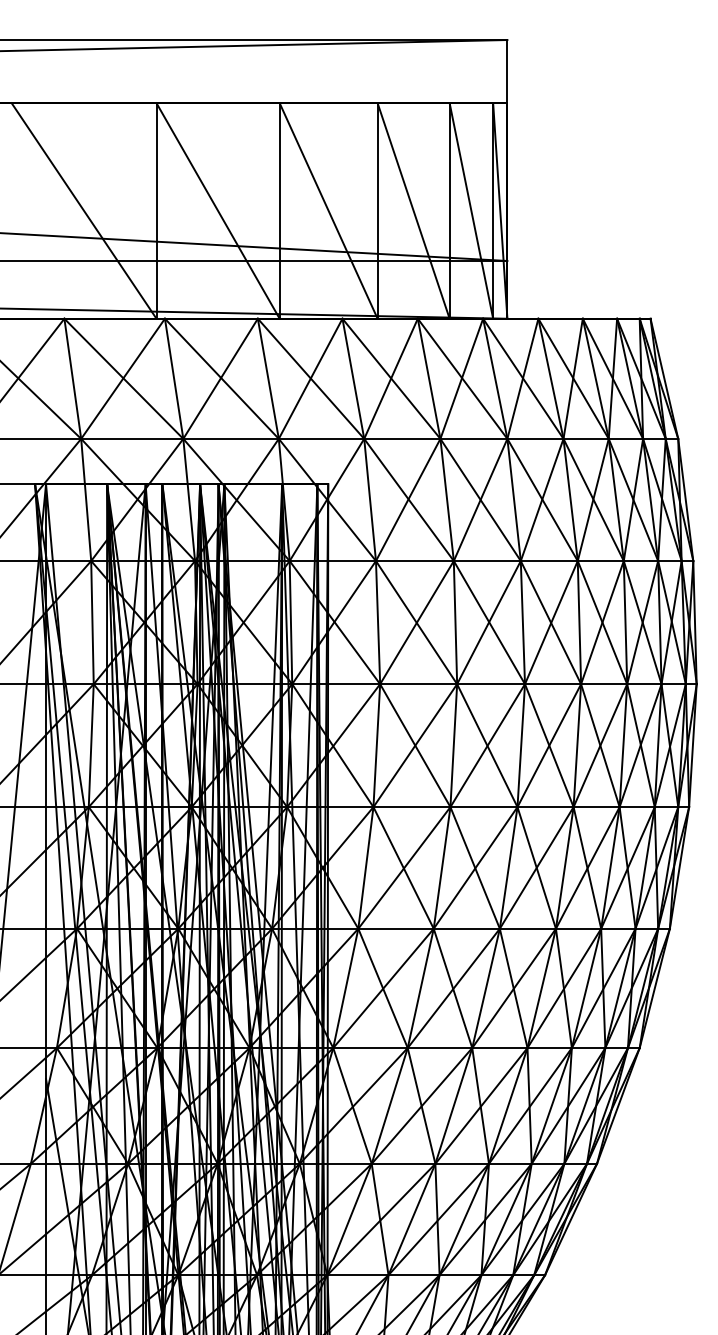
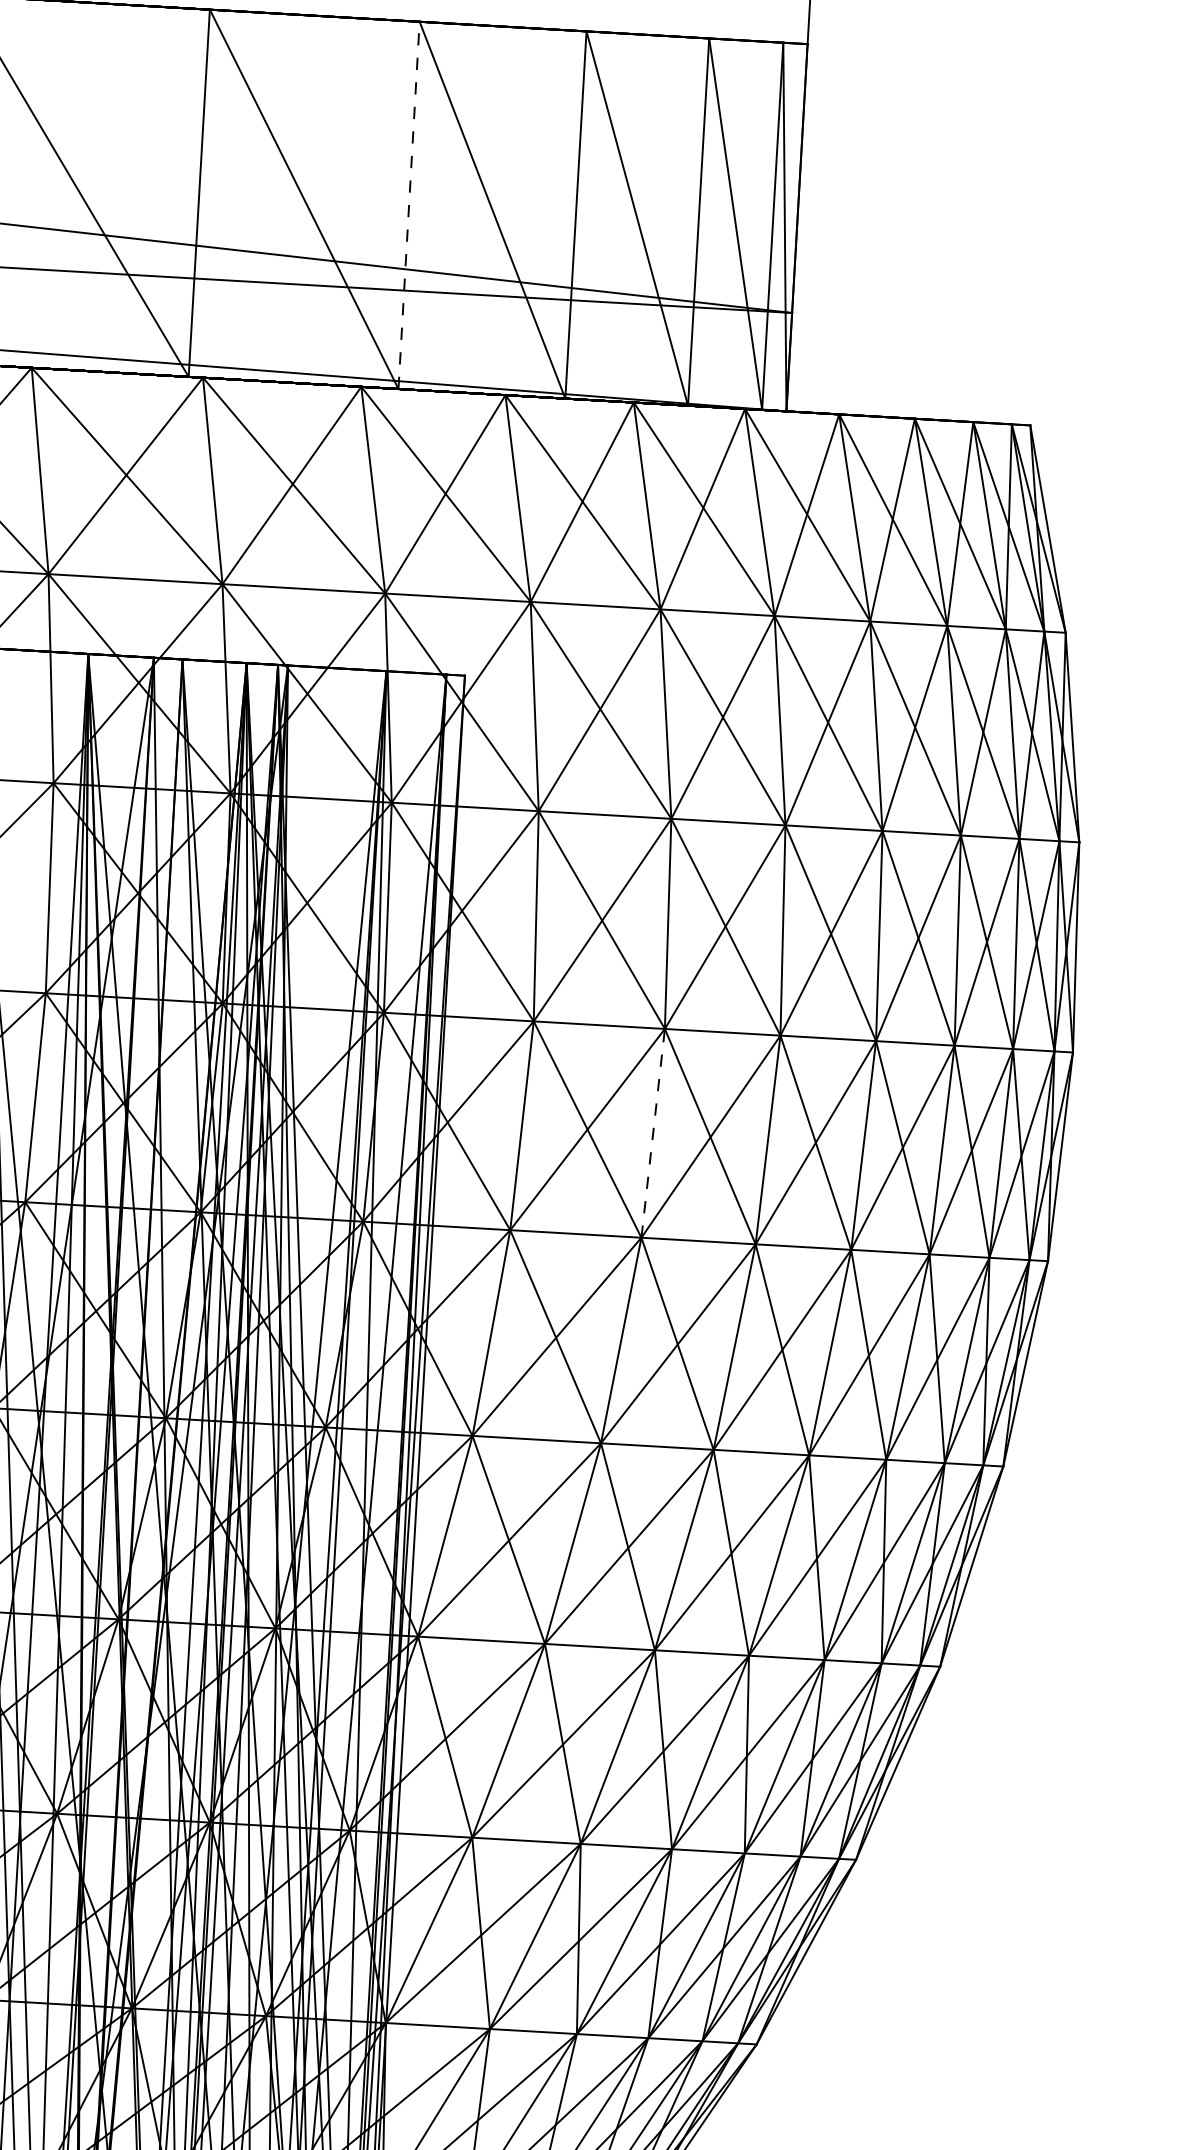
line: (279, 210) -> (408, 204), solid -> dashed
line: (453, 745) -> (652, 1133), solid -> dashed

